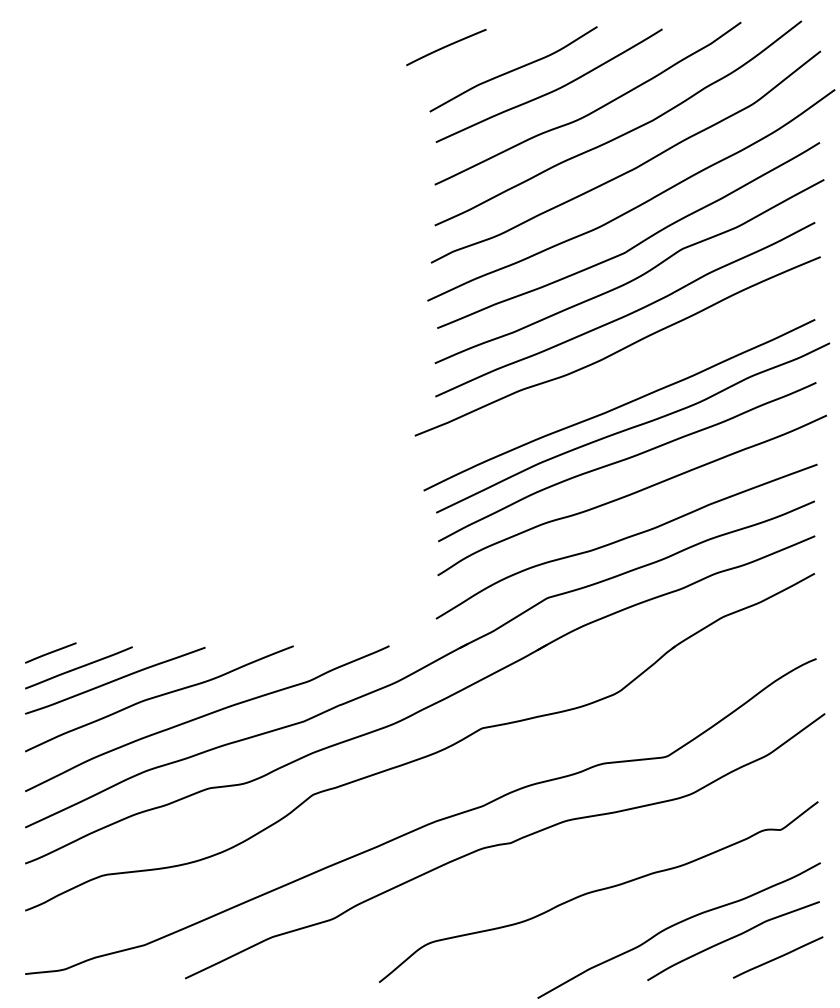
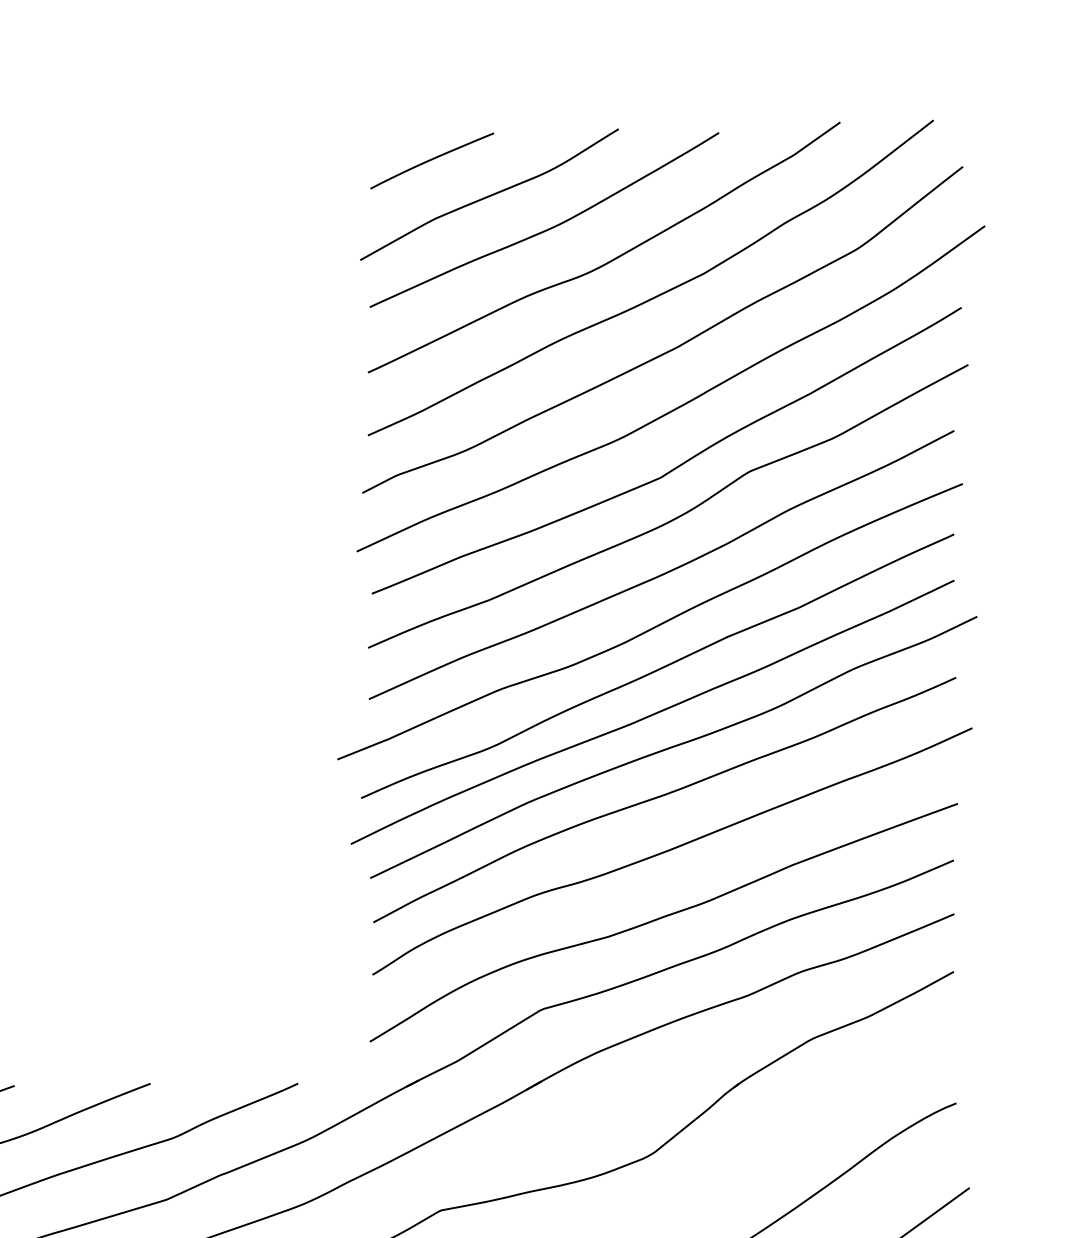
line: (446, 47) -> (432, 161), moved
curve: (622, 376) -> (657, 668), added

